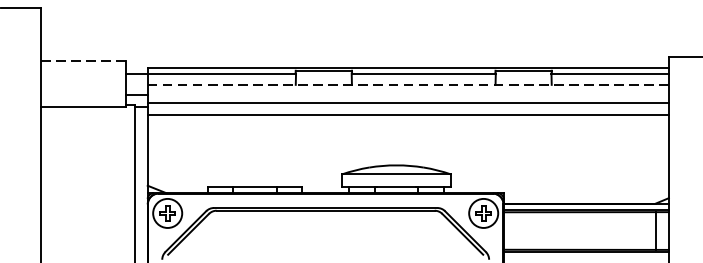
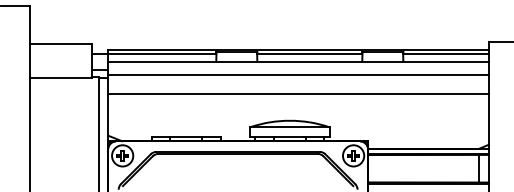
line: (83, 61) -> (61, 44), dashed -> solid
line: (409, 84) -> (299, 61), dashed -> solid
line: (408, 114) -> (298, 93), moved

